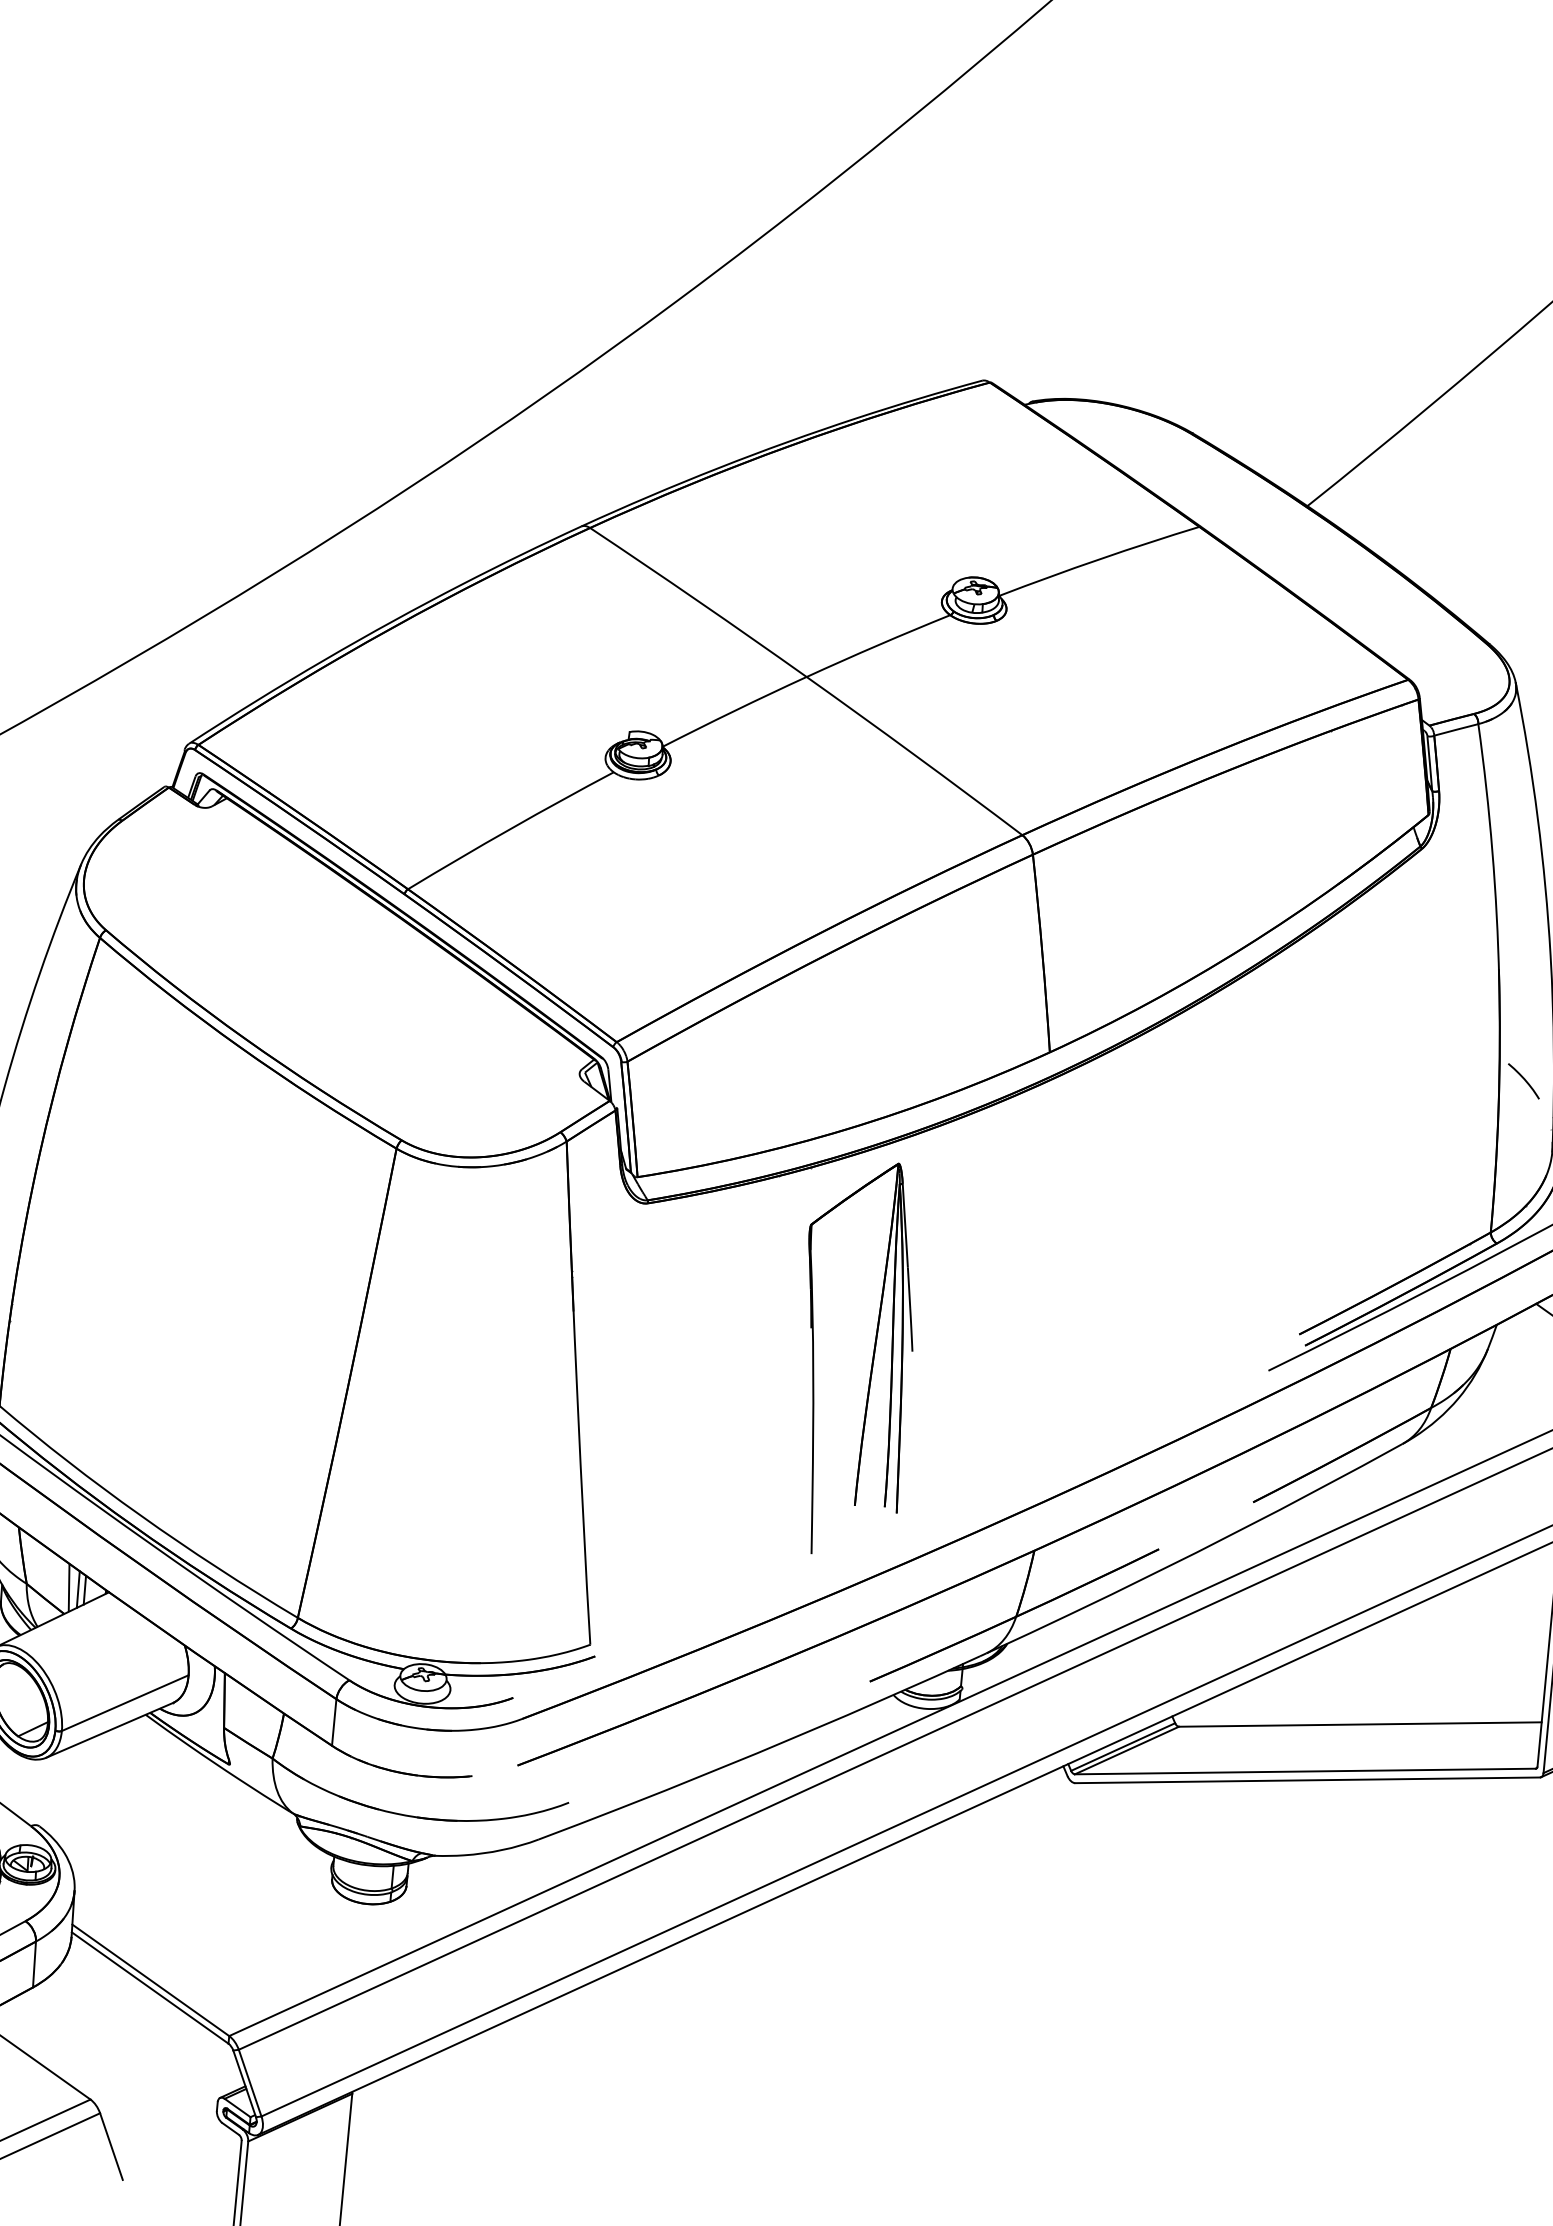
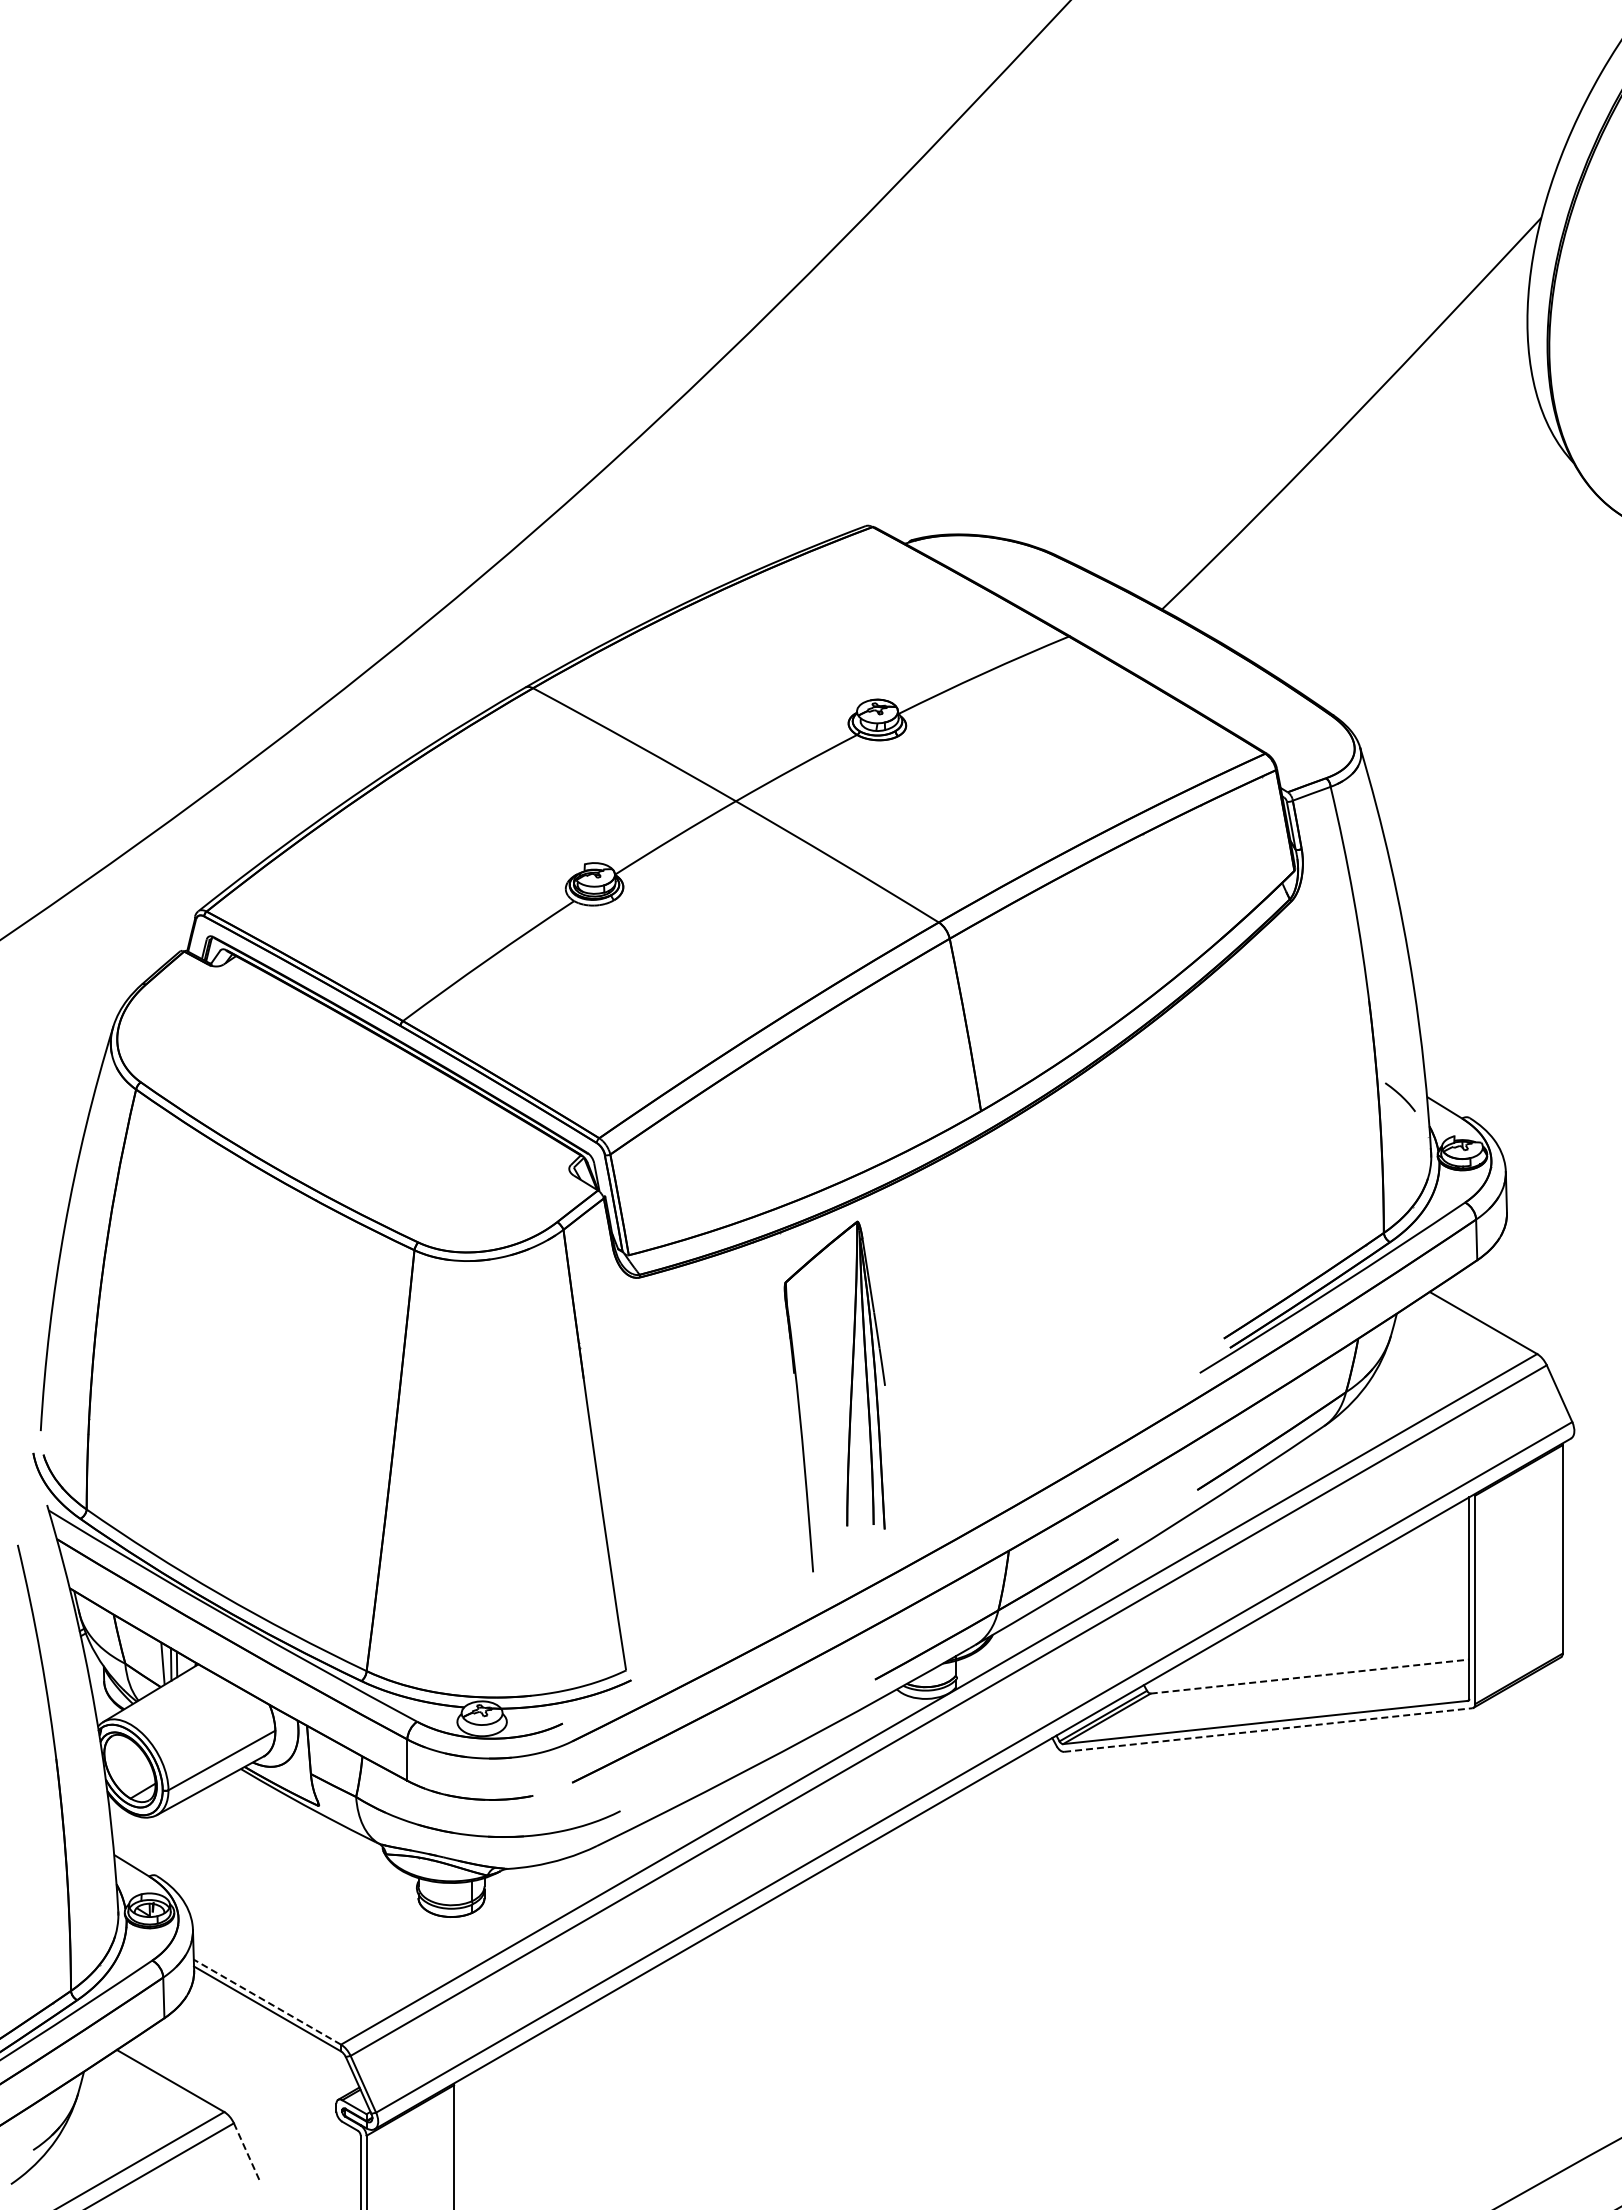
line: (1360, 1724) -> (1310, 1676), solid -> dashed
line: (1307, 1780) -> (1268, 1730), solid -> dashed
line: (150, 1979) -> (267, 2001), solid -> dashed
line: (111, 2147) -> (246, 2152), solid -> dashed

